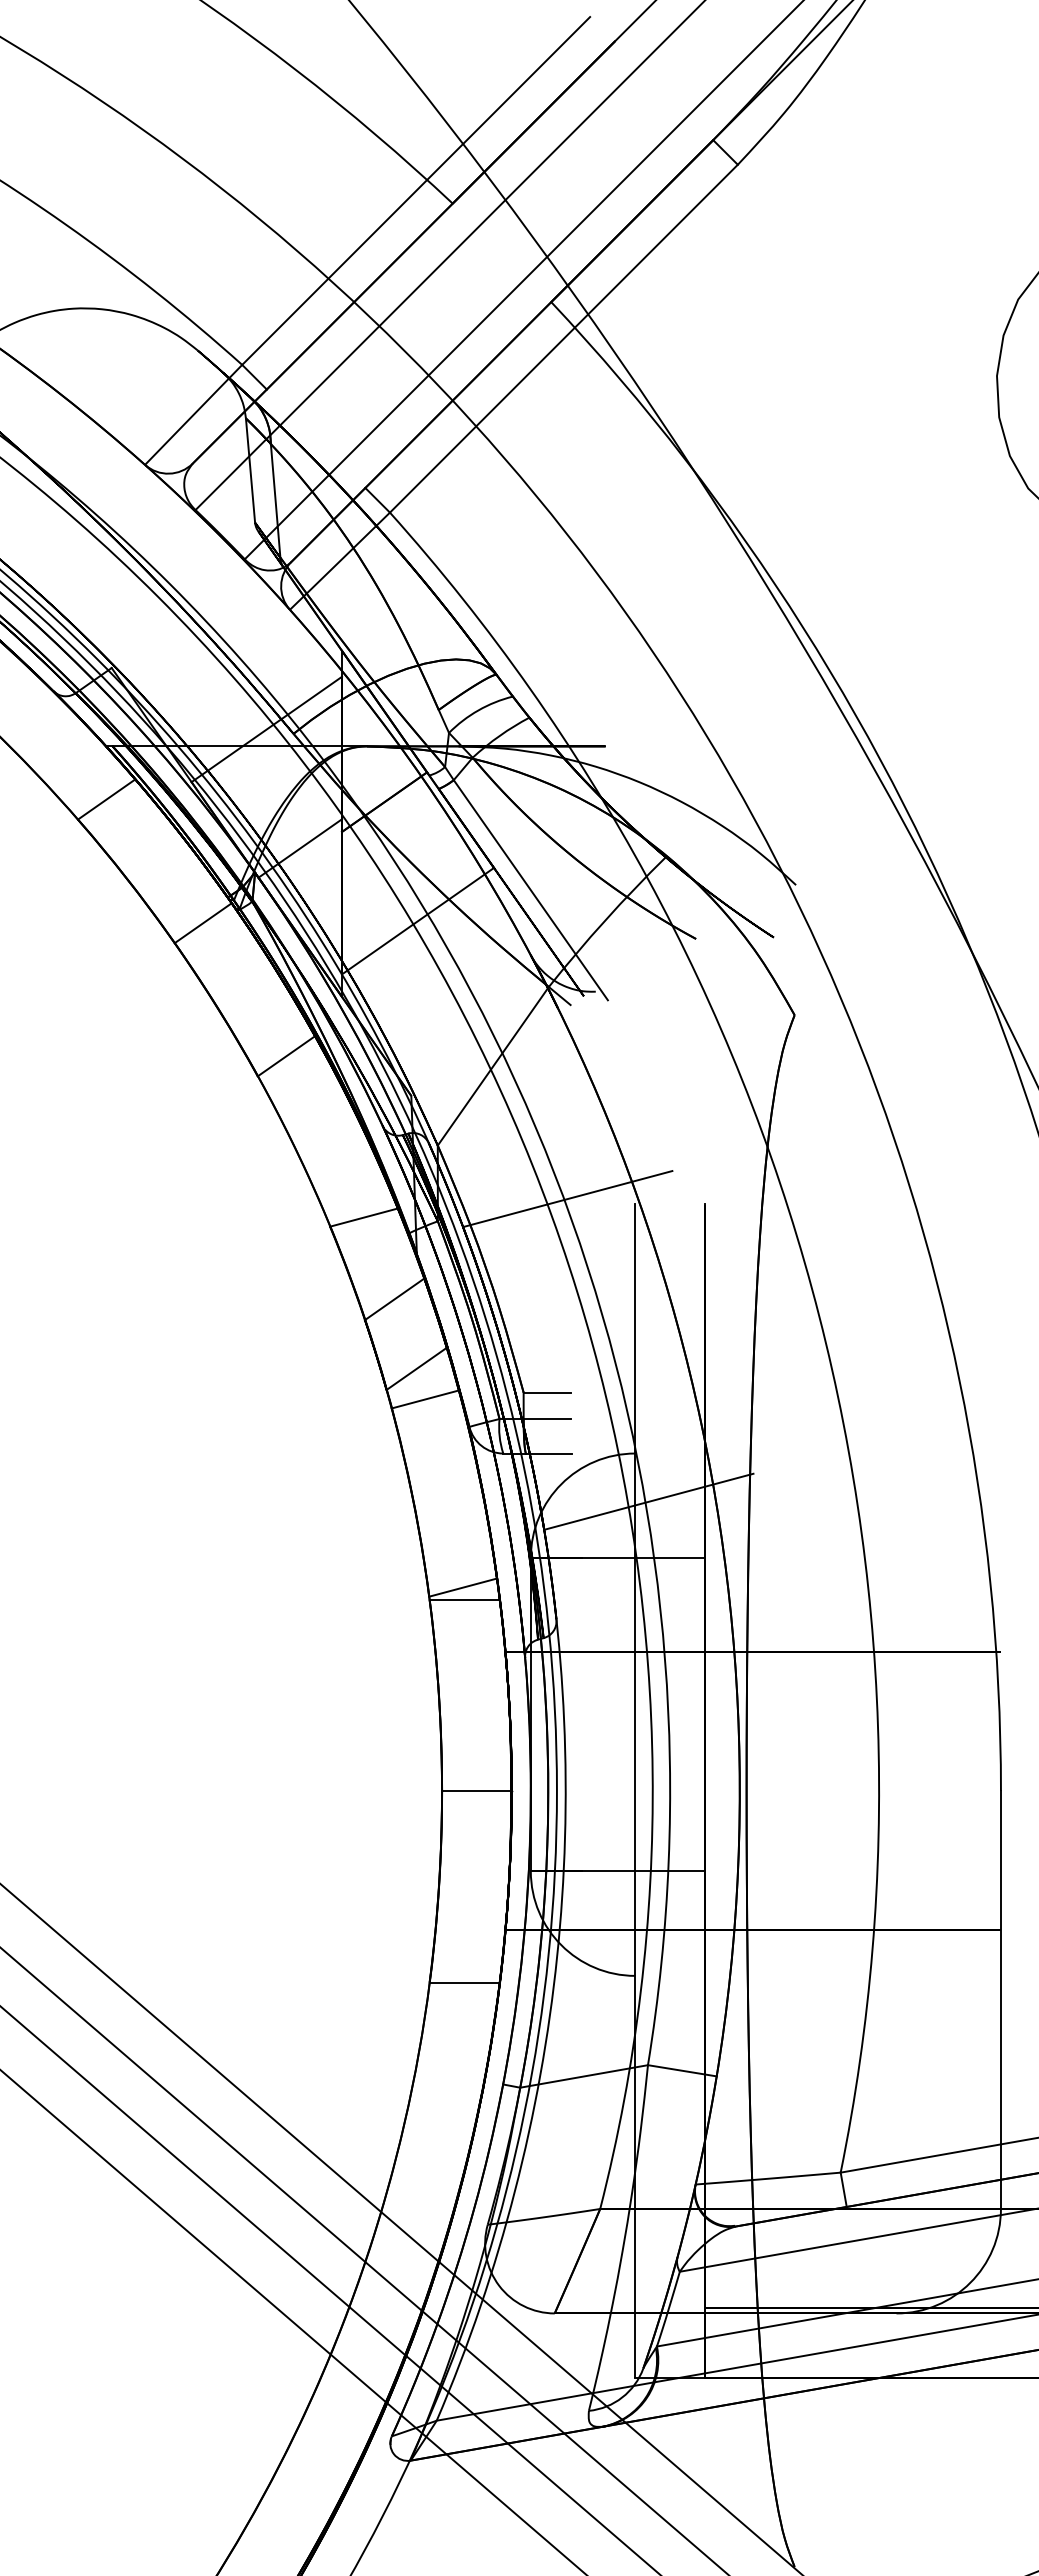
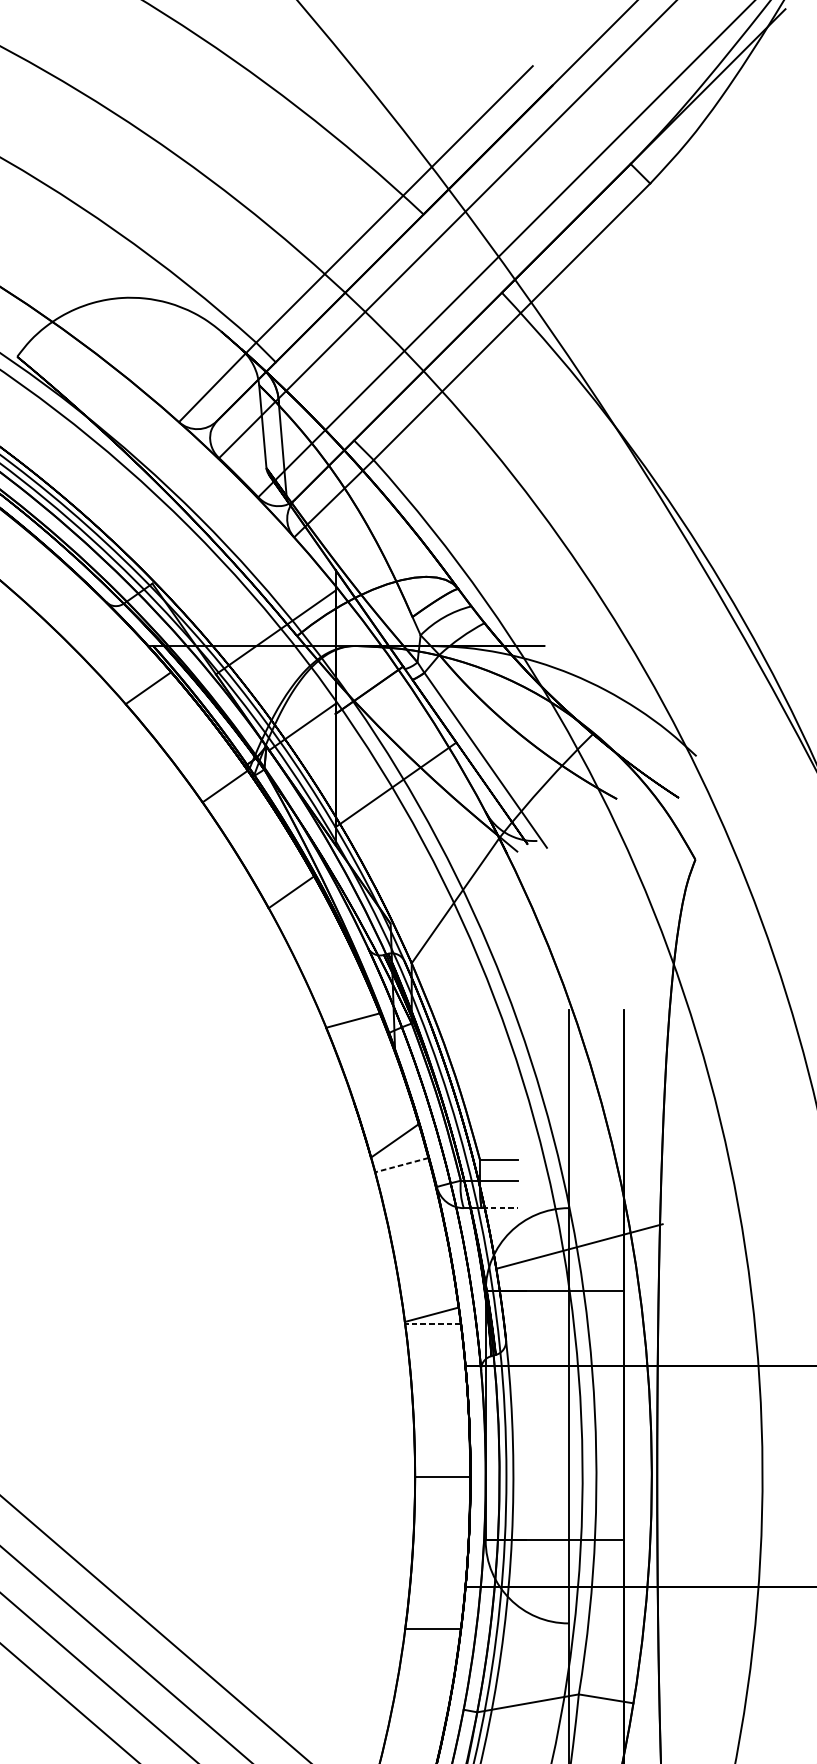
line: (567, 1199) -> (514, 1006), removed
line: (394, 1299) -> (377, 1085), removed
line: (425, 1399) -> (401, 1165), solid -> dashed
line: (549, 1453) -> (500, 1208), solid -> dashed
line: (464, 1599) -> (432, 1324), solid -> dashed

